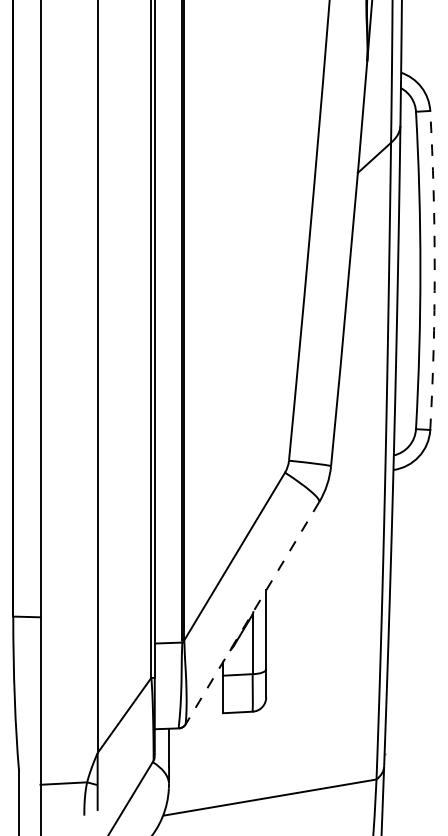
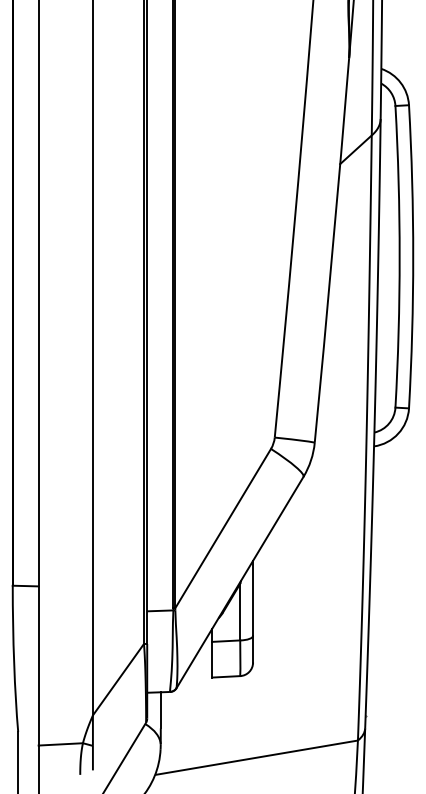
arc: (434, 270) -> (413, 256), dashed -> solid
line: (252, 613) -> (240, 582), dashed -> solid

